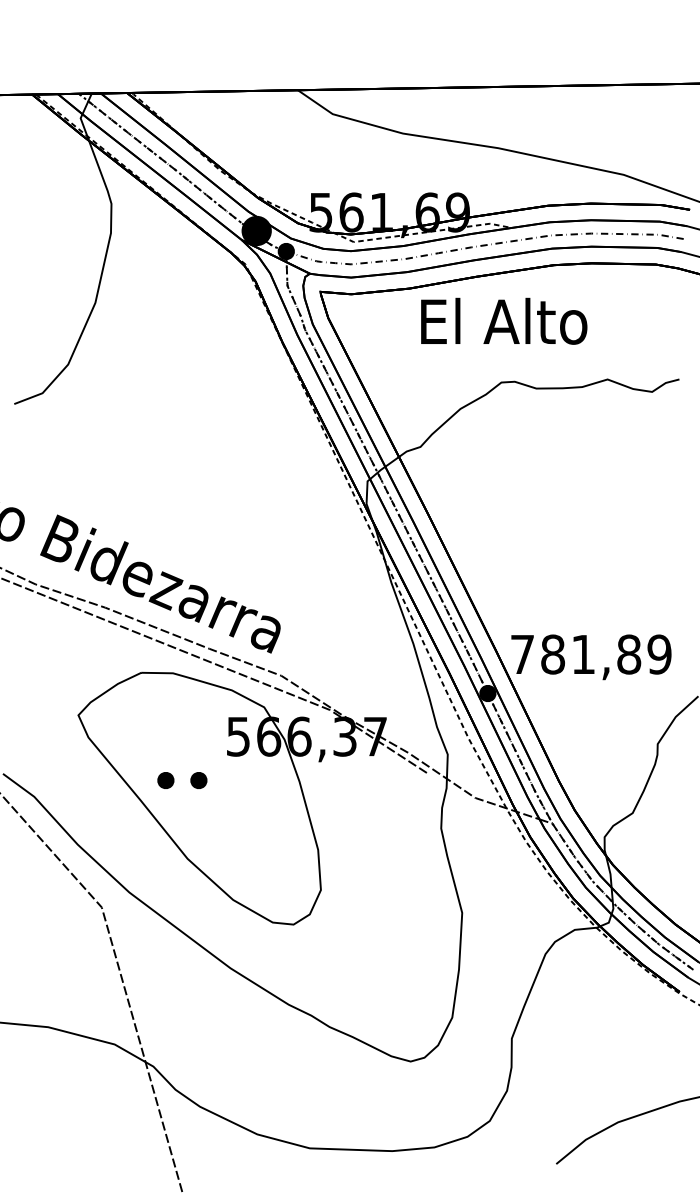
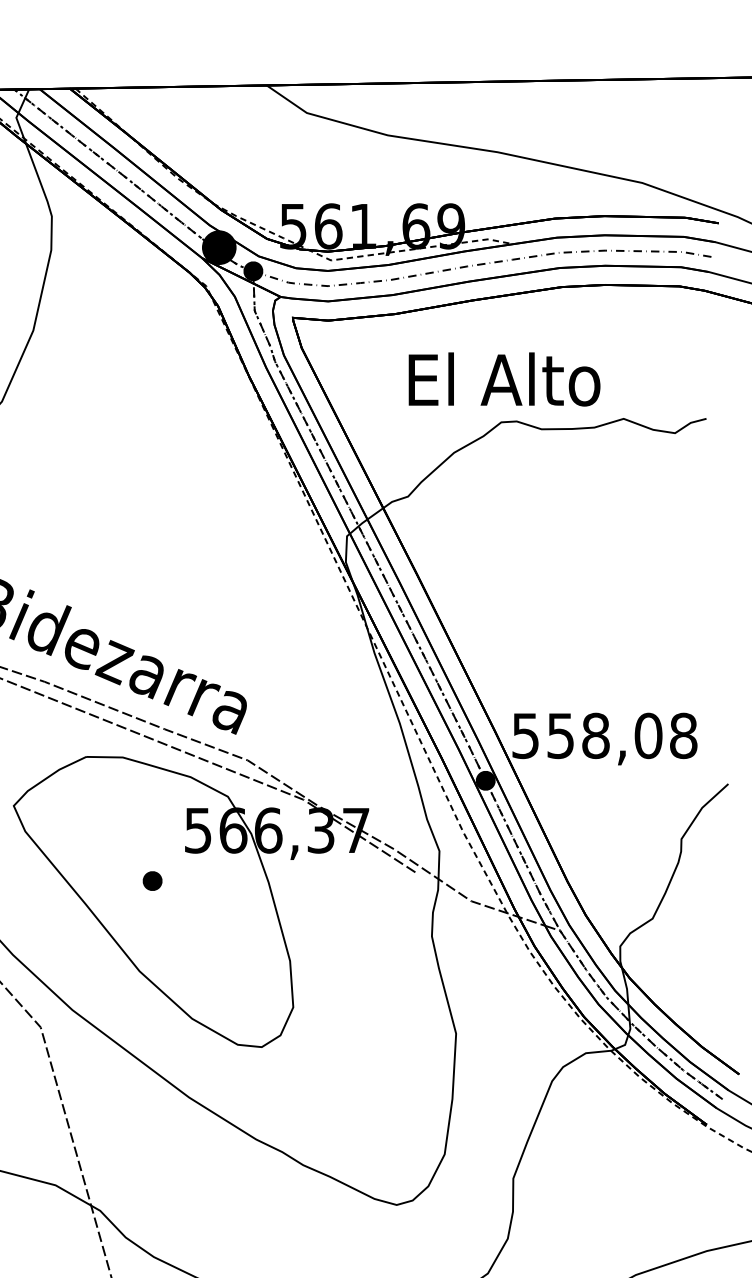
text: (504, 320) -> (504, 378), moved
text: (591, 654) -> (605, 735), 781,89 -> 558,08
part: (165, 780) -> (114, 881), removed

